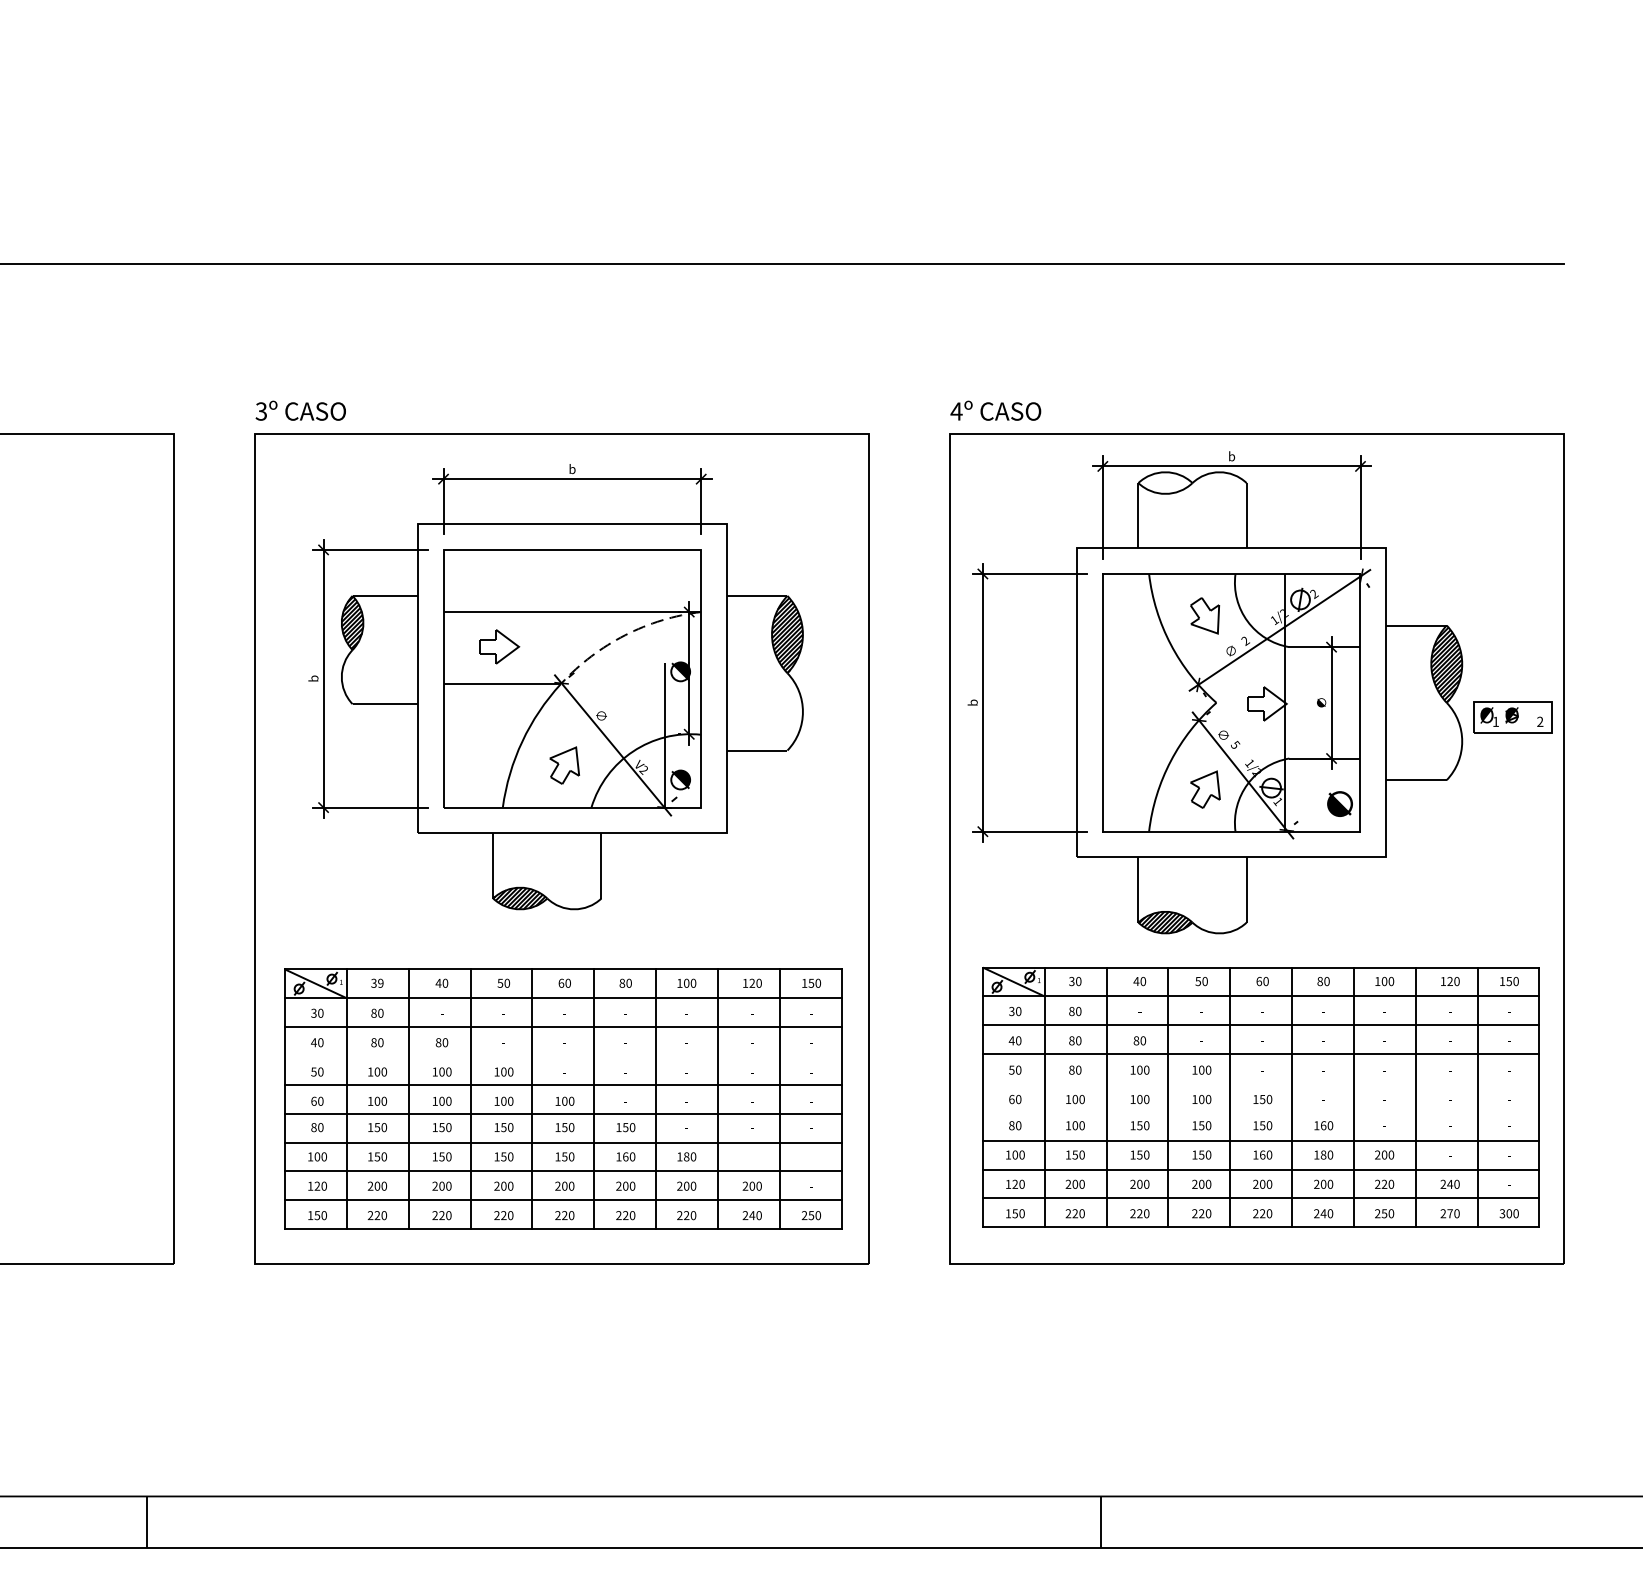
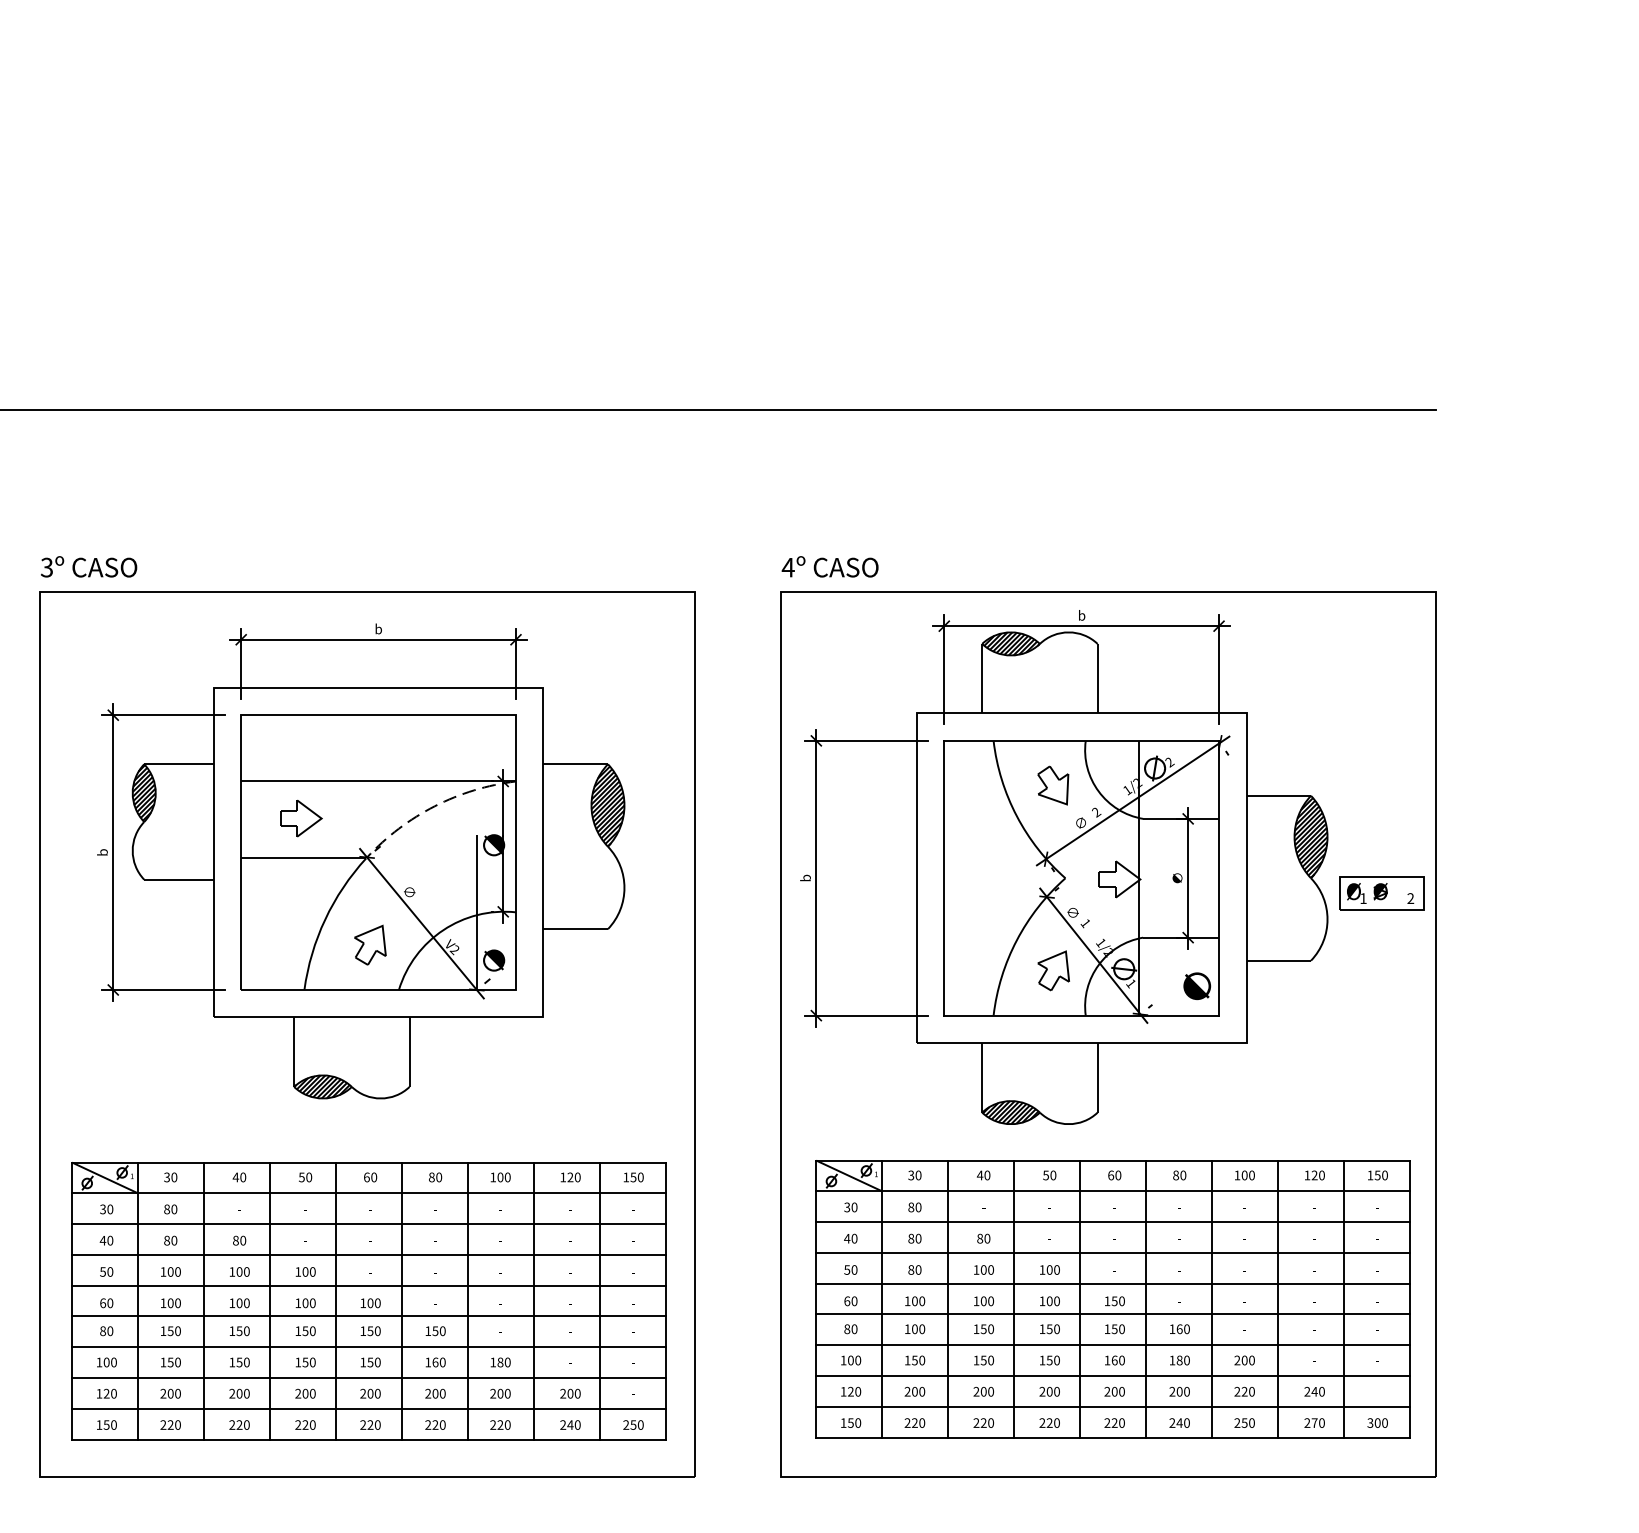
hatch: (1166, 482) -> (1012, 643), added
text: (1235, 744) -> (1085, 922), 5 -> 1
text: (380, 983) -> (173, 1177), 39 -> 30
line: (562, 1056) -> (368, 1255), added
line: (1260, 1083) -> (1112, 1284), added
line: (1260, 1111) -> (1112, 1314), added

